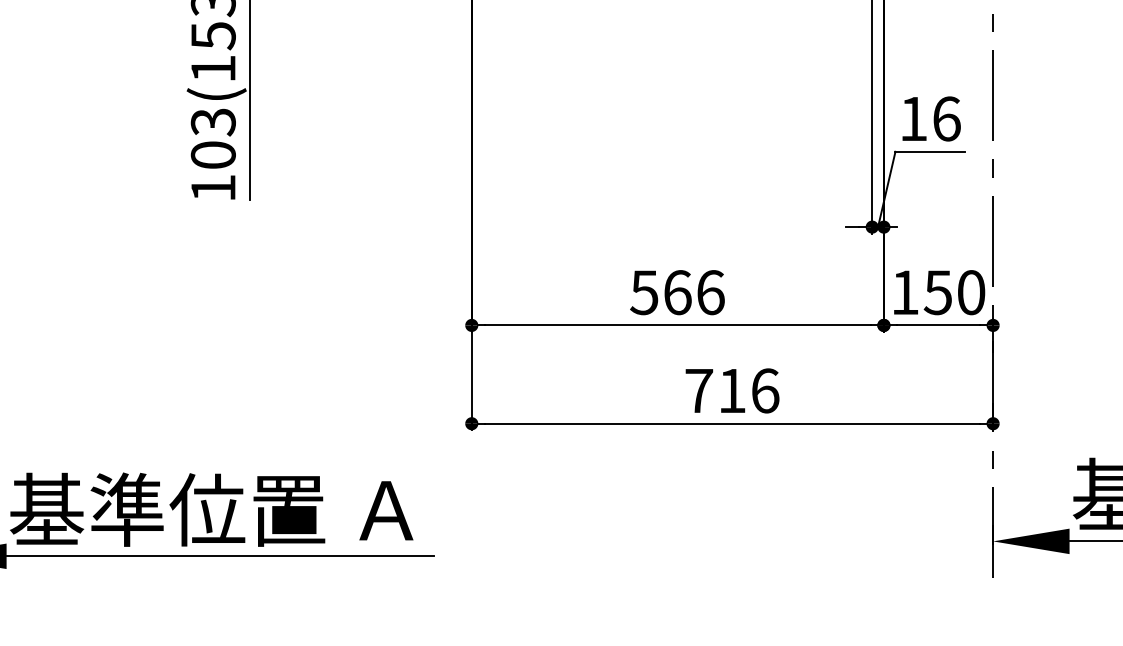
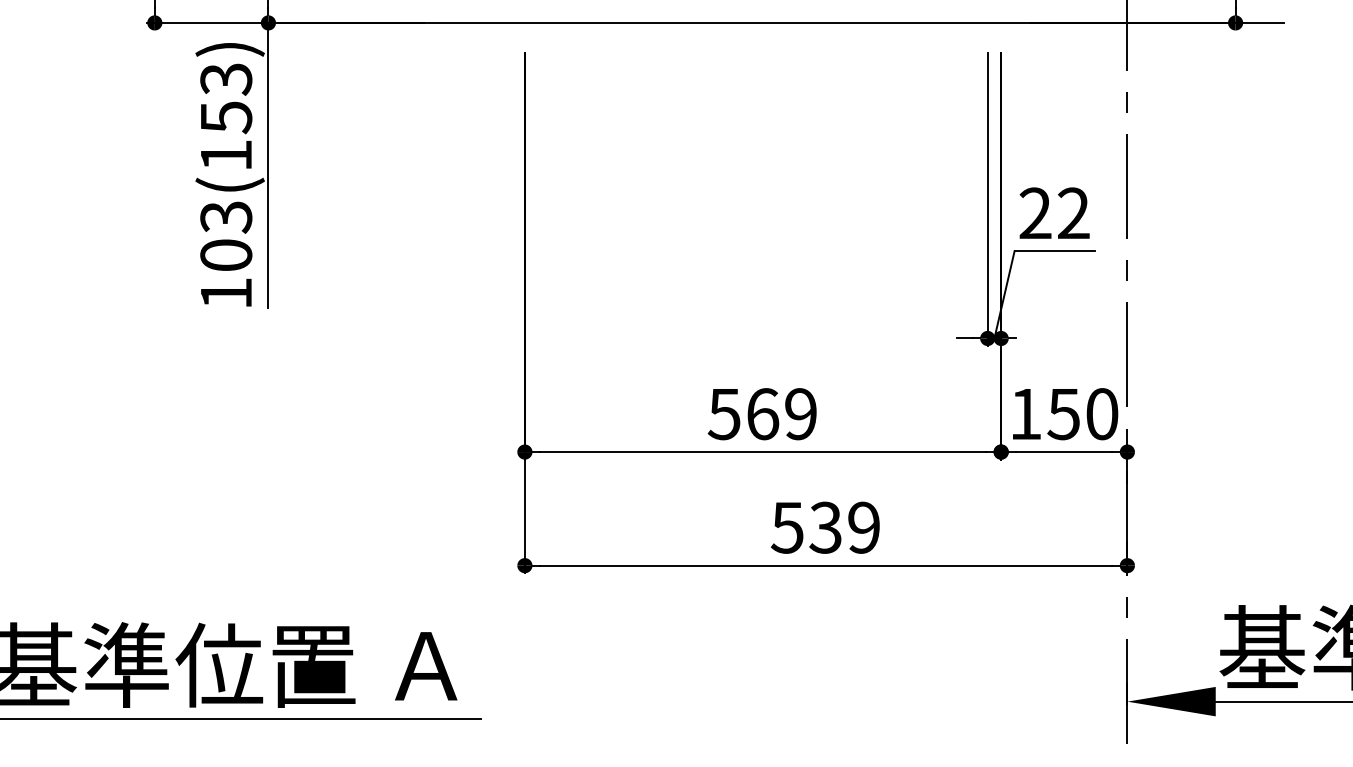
text: (930, 118) -> (1054, 213), 16 -> 22
text: (711, 292) -> (801, 414), 566 -> 569
text: (731, 390) -> (825, 527), 716 -> 539

